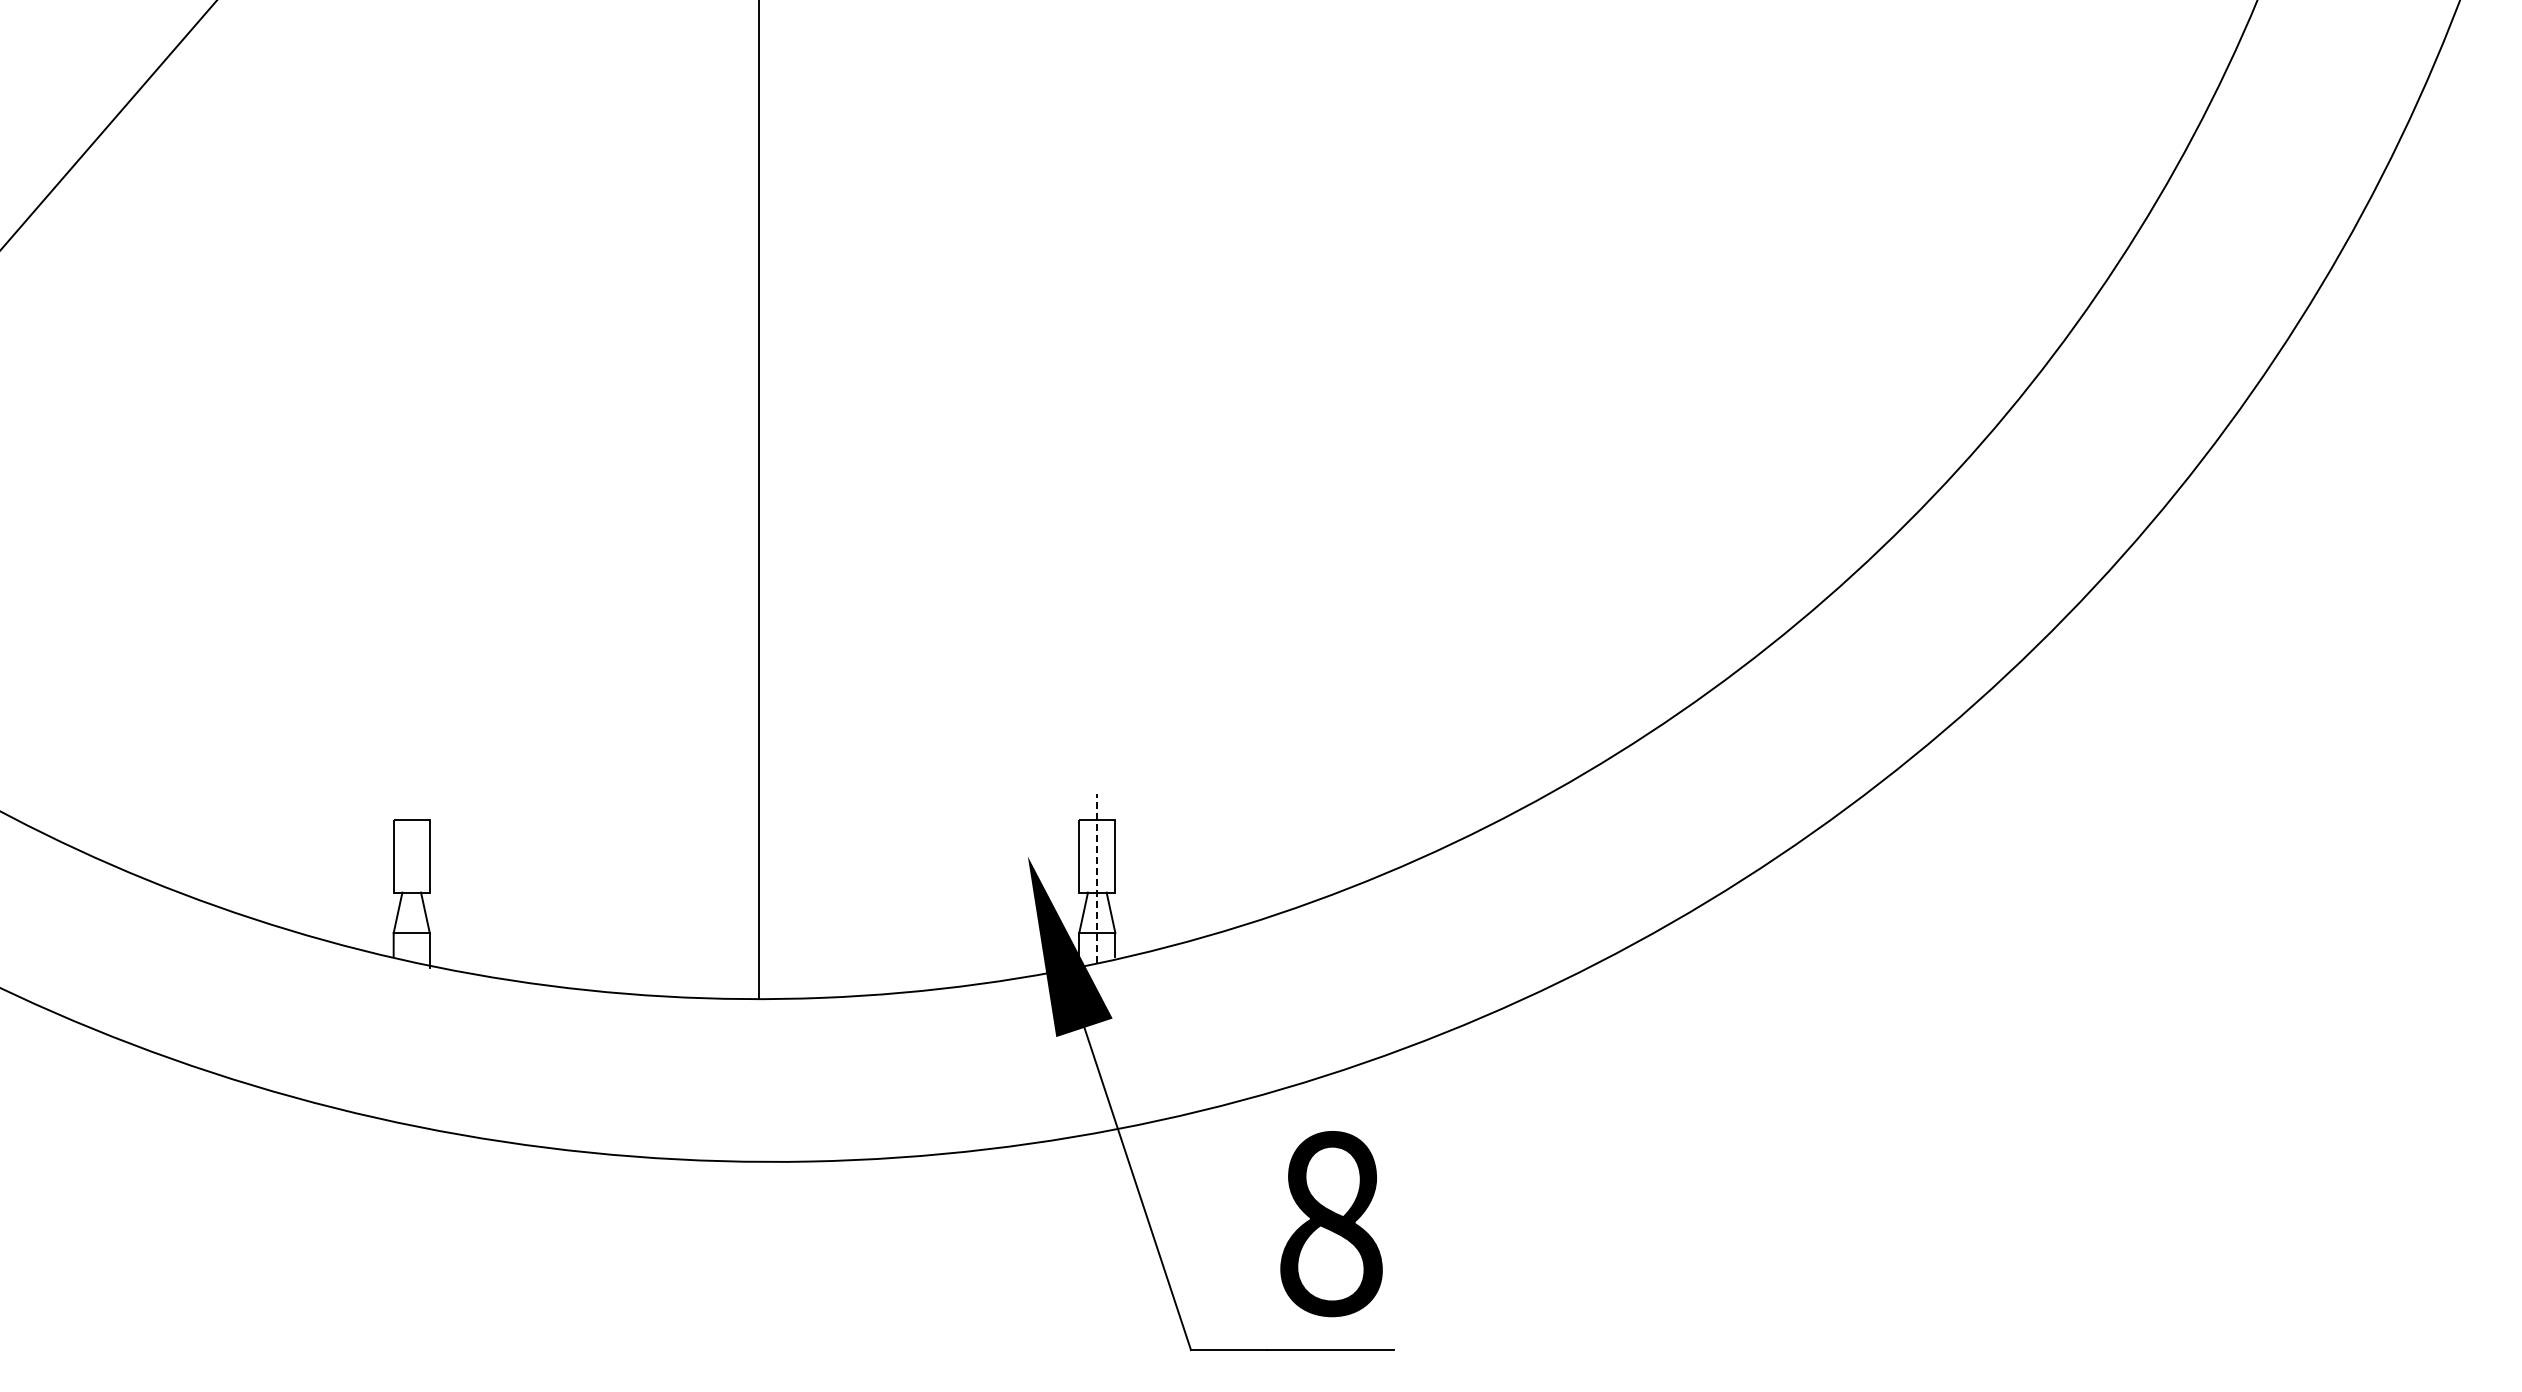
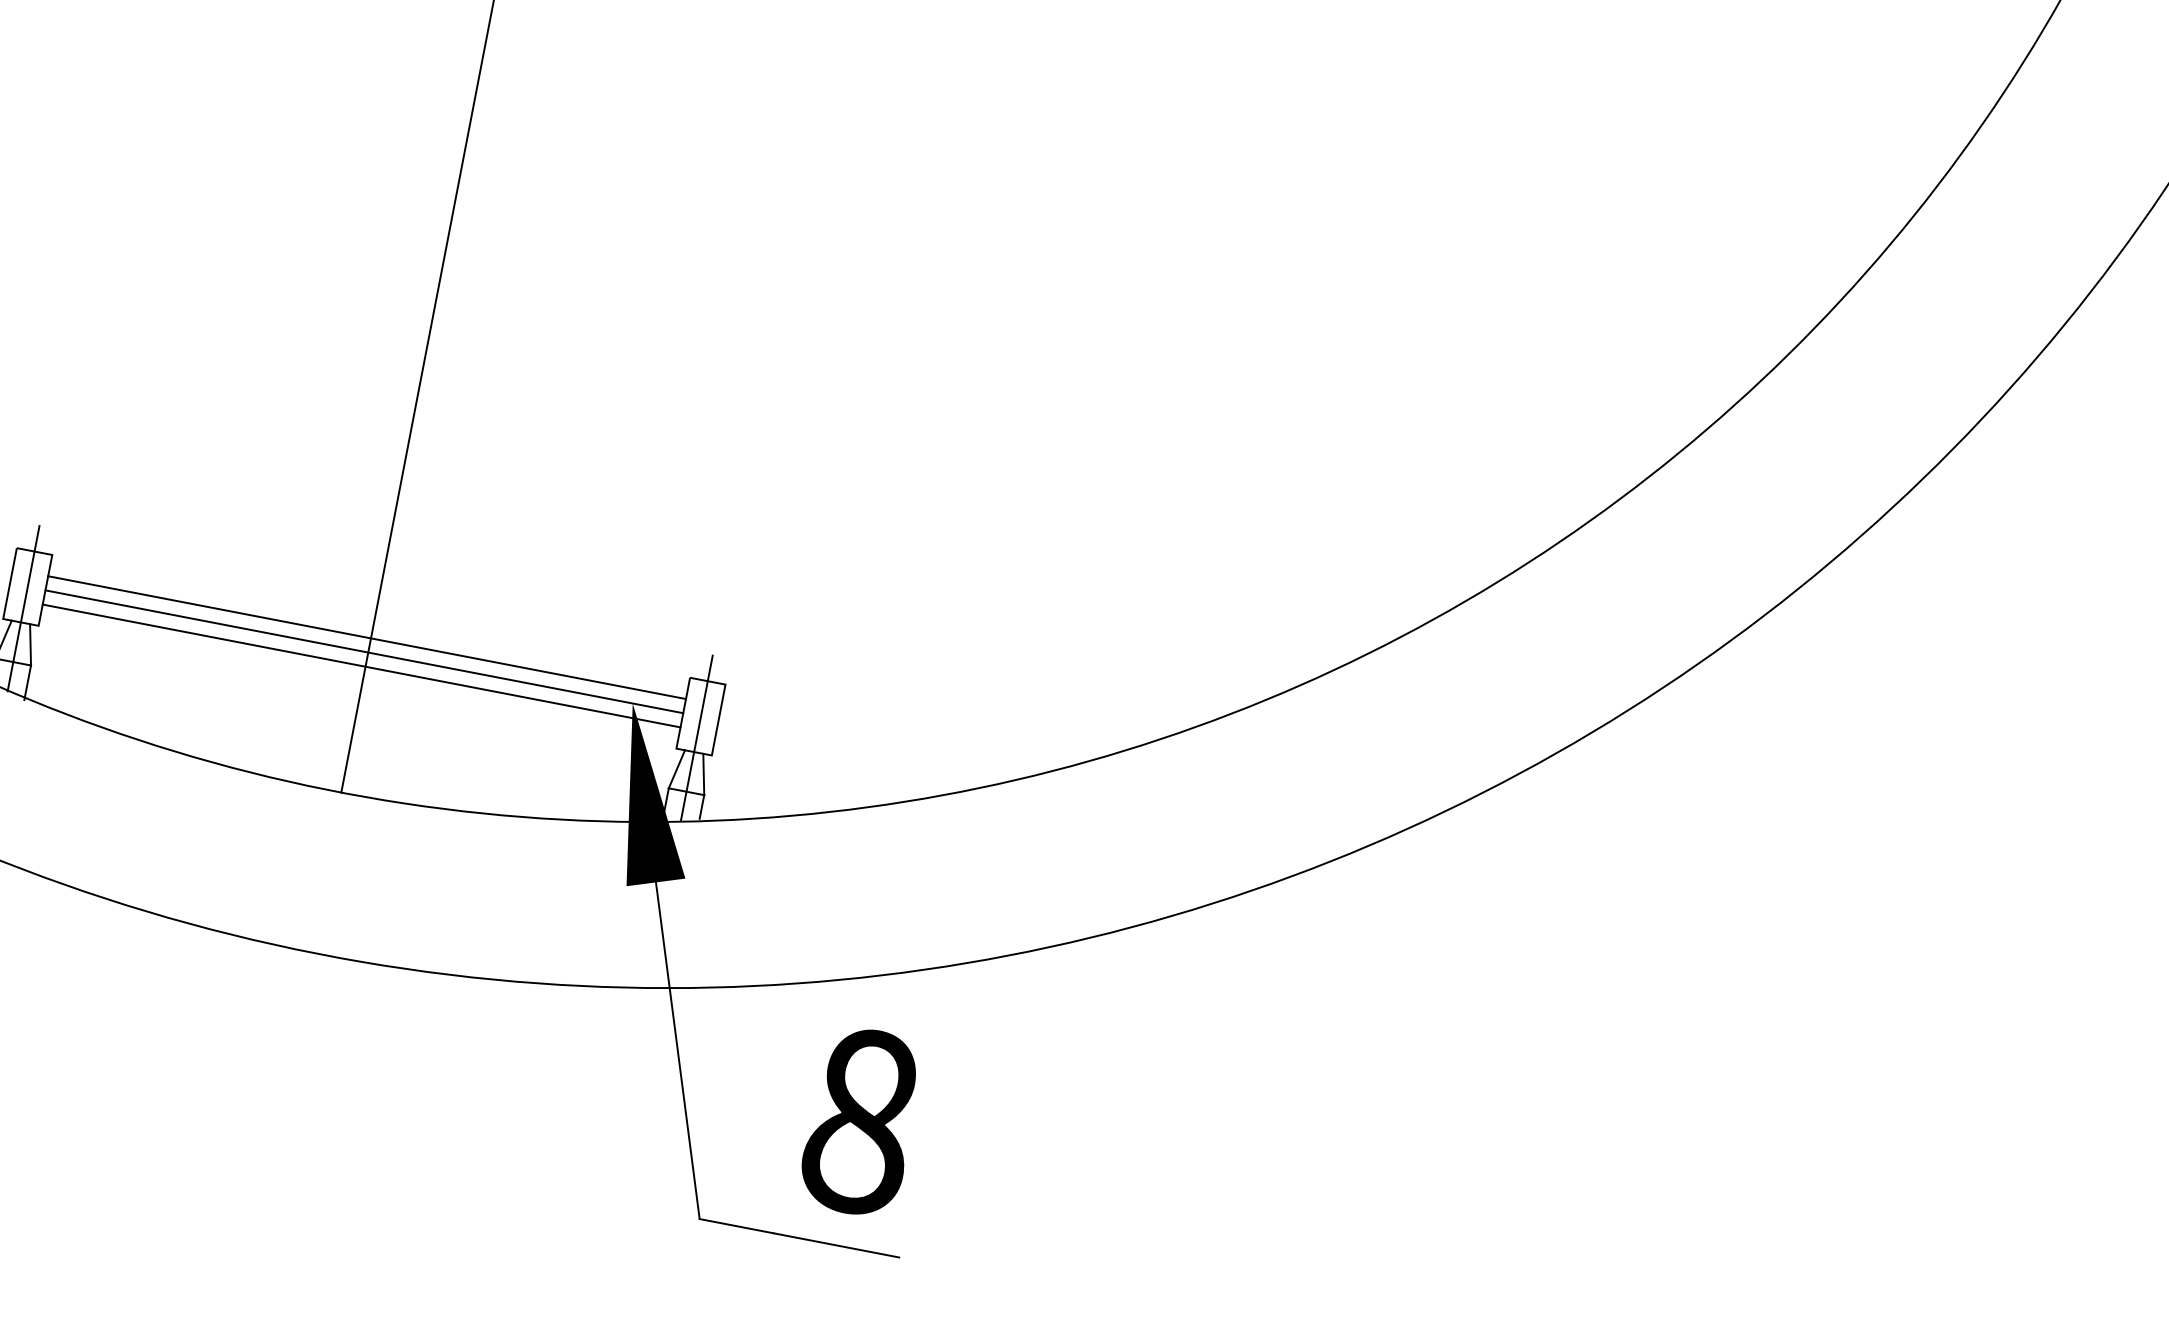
line: (754, 842) -> (366, 638), added
line: (754, 856) -> (364, 651), added
line: (754, 870) -> (361, 665), added
line: (411, 878) -> (23, 608), added
line: (1097, 878) -> (696, 738), dashed -> solid

